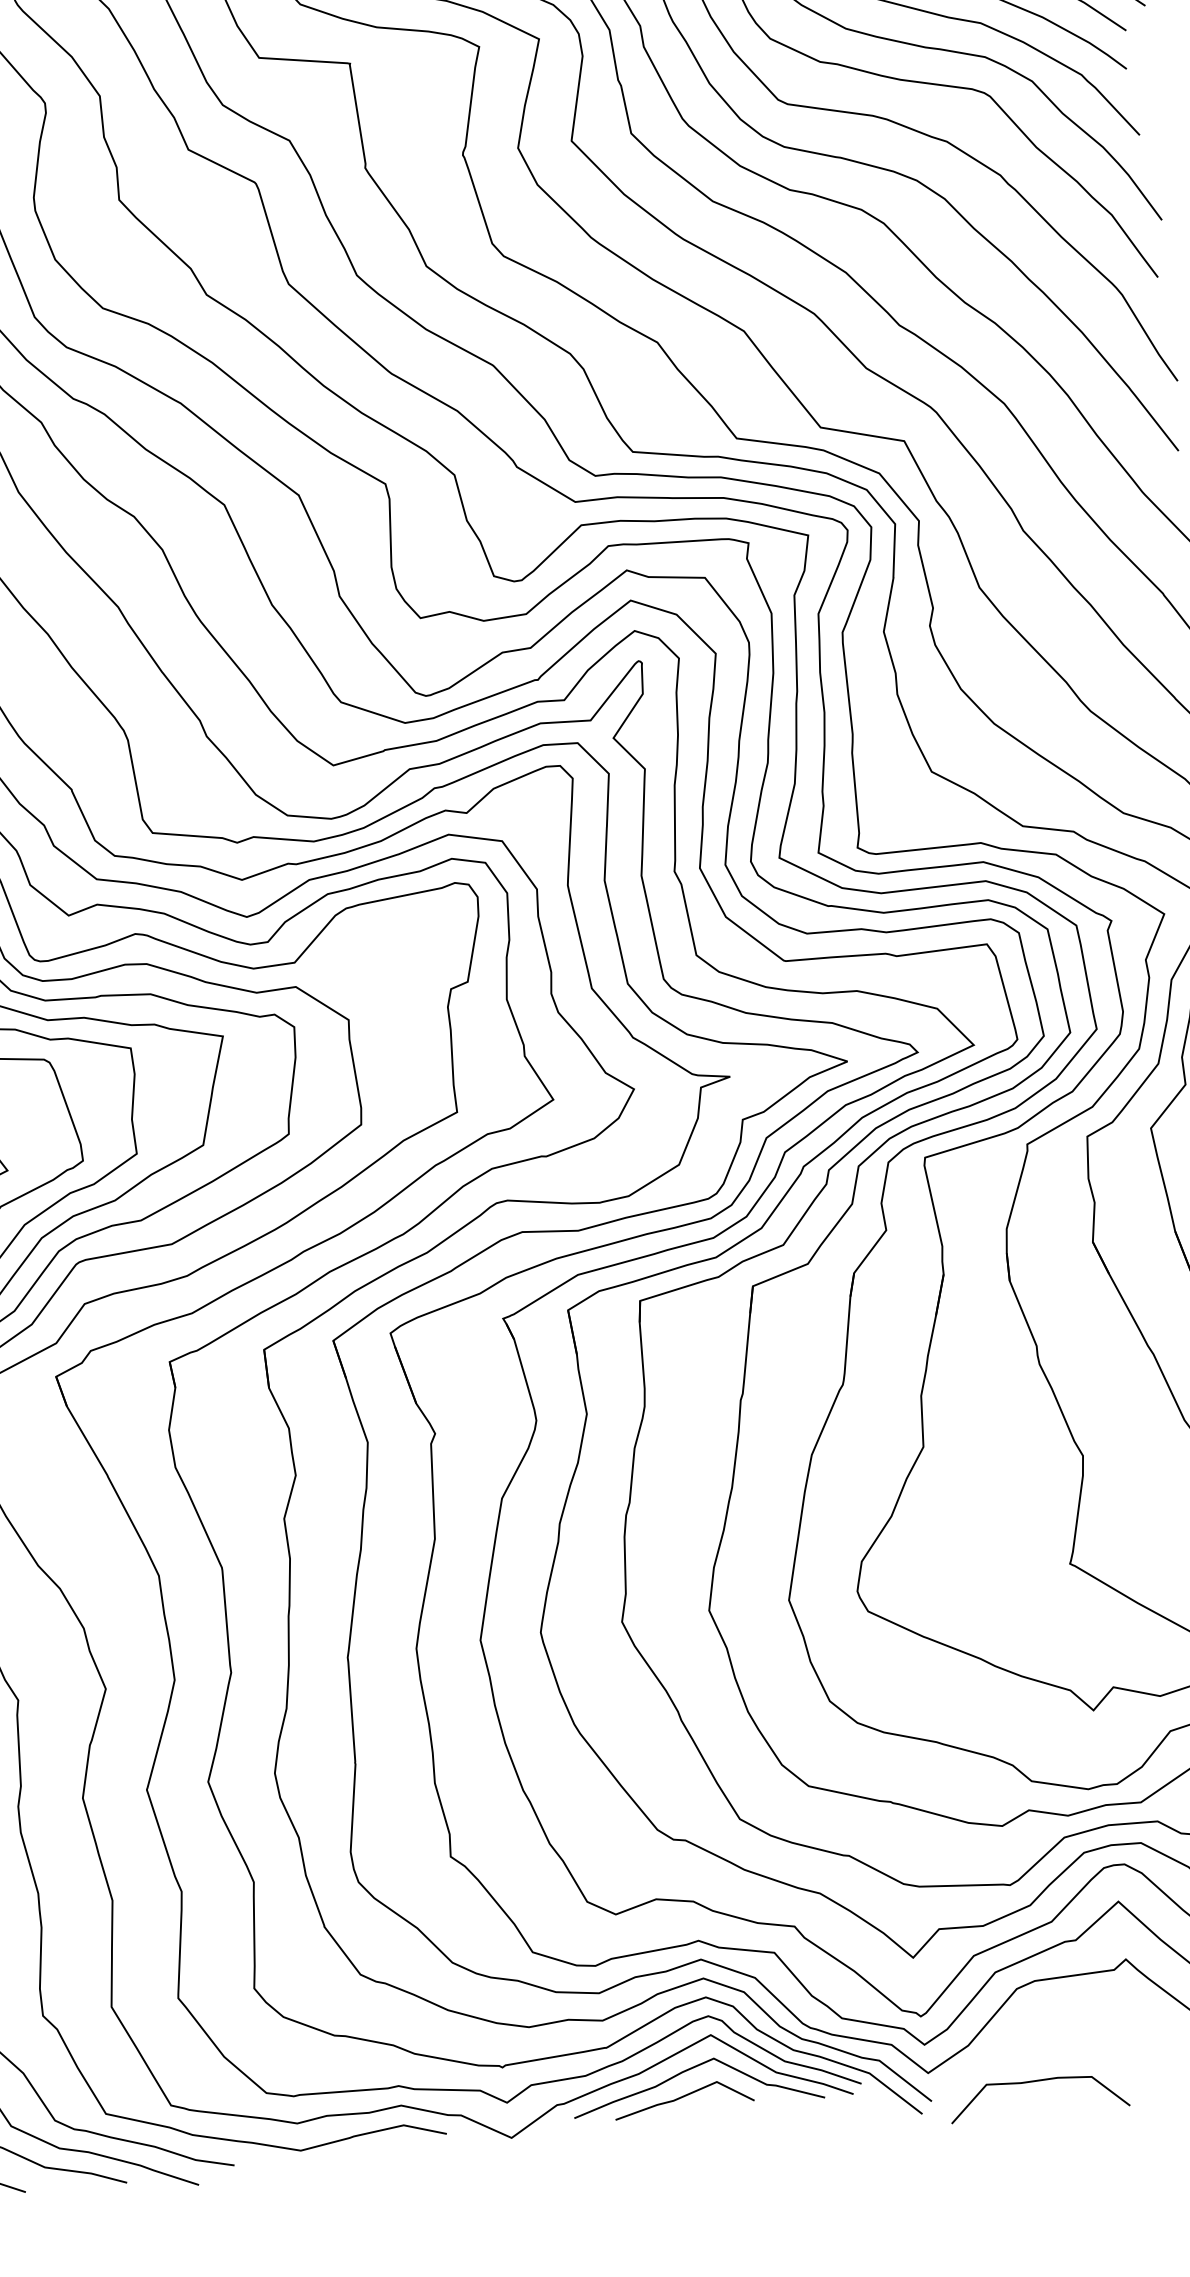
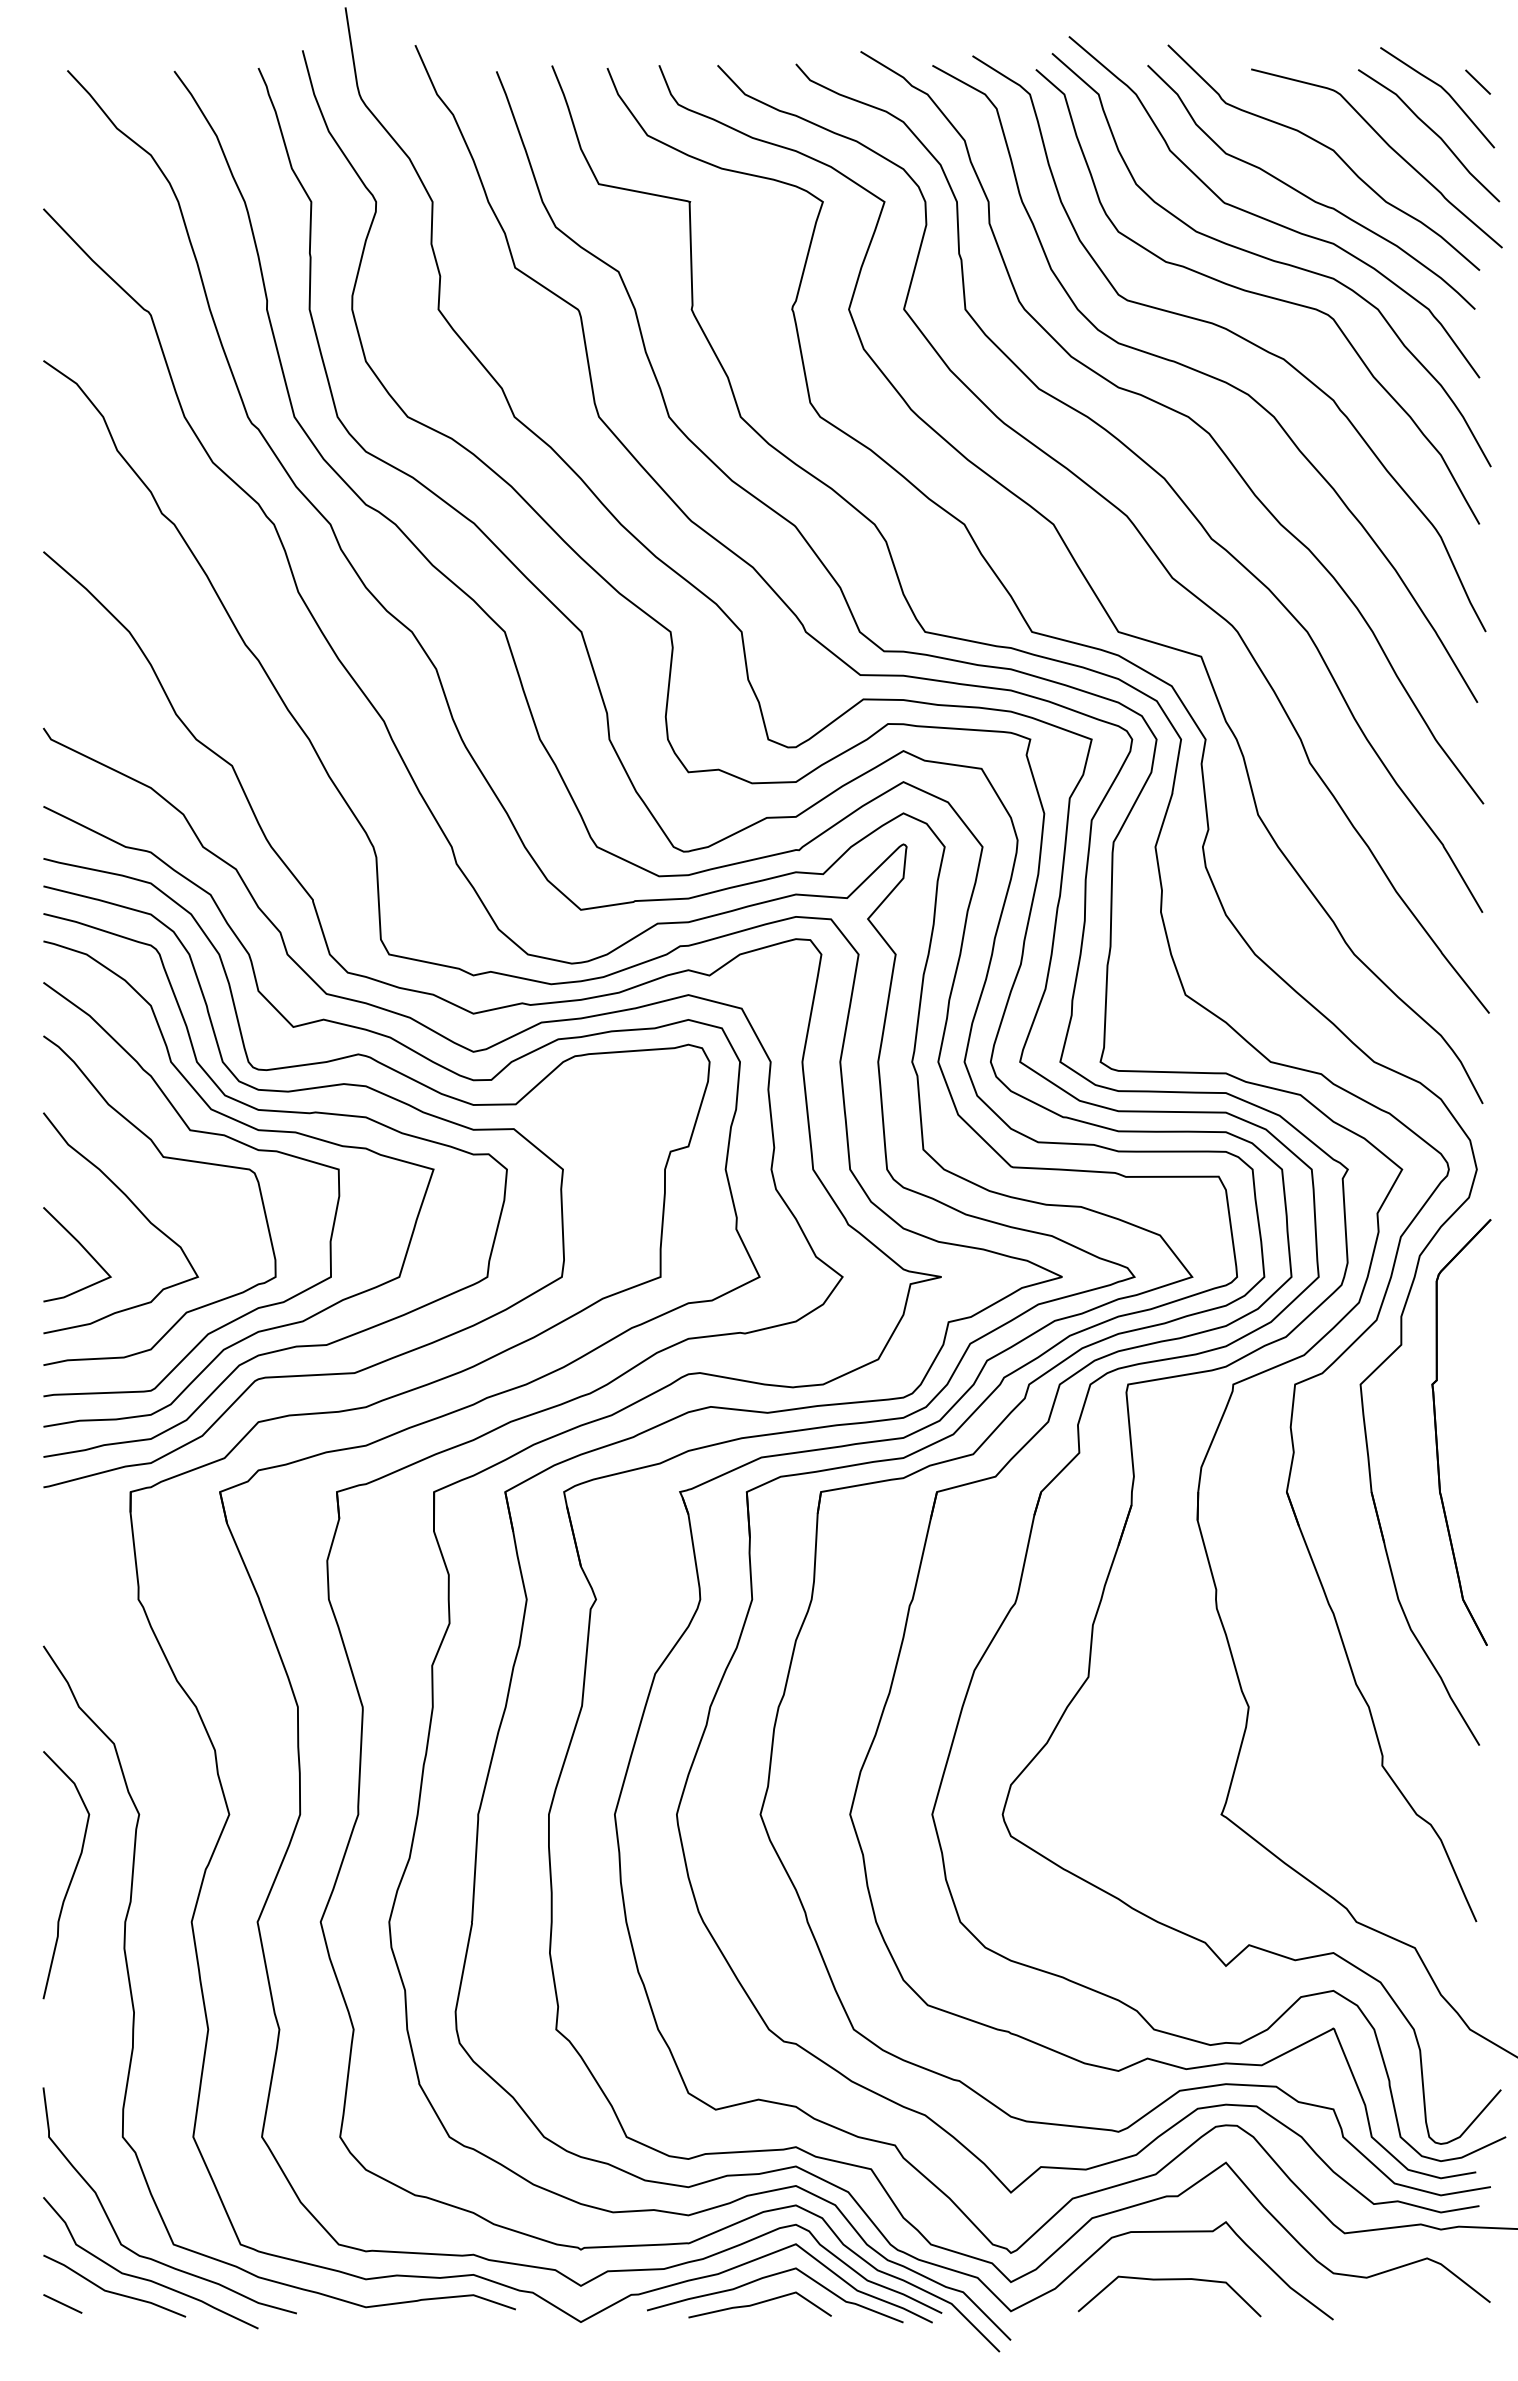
curve: (1036, 2081) -> (1169, 2280), moved

